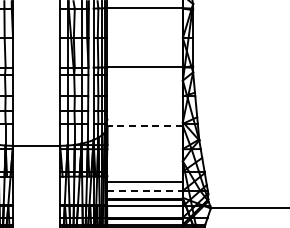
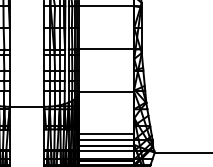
line: (145, 125) -> (106, 91), dashed -> solid
line: (145, 190) -> (106, 139), dashed -> solid

